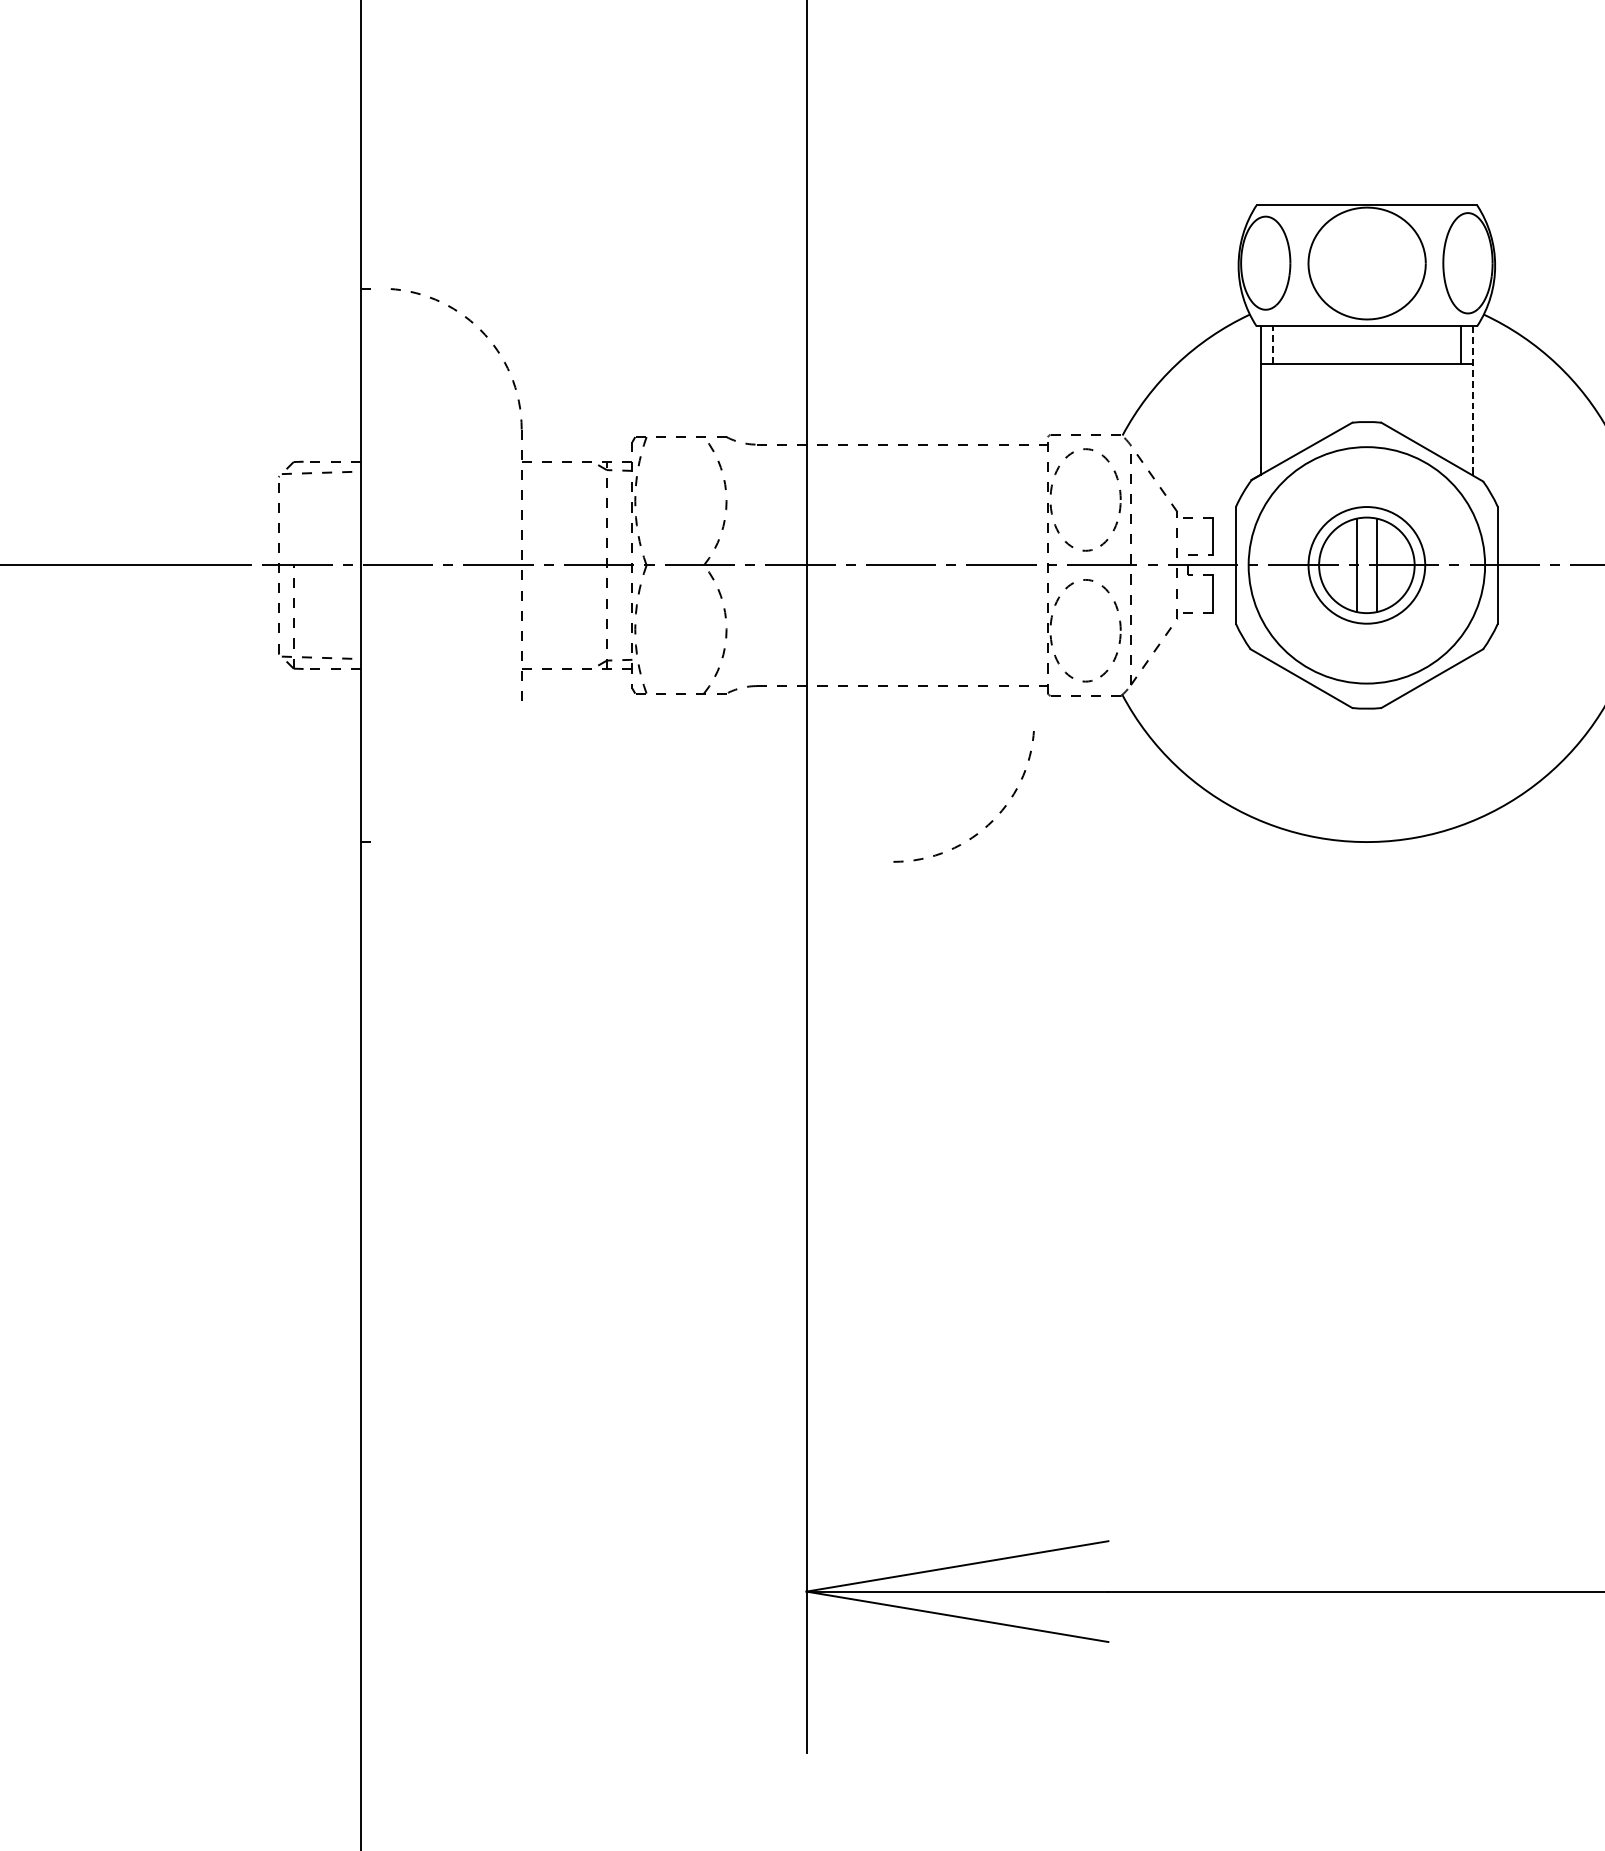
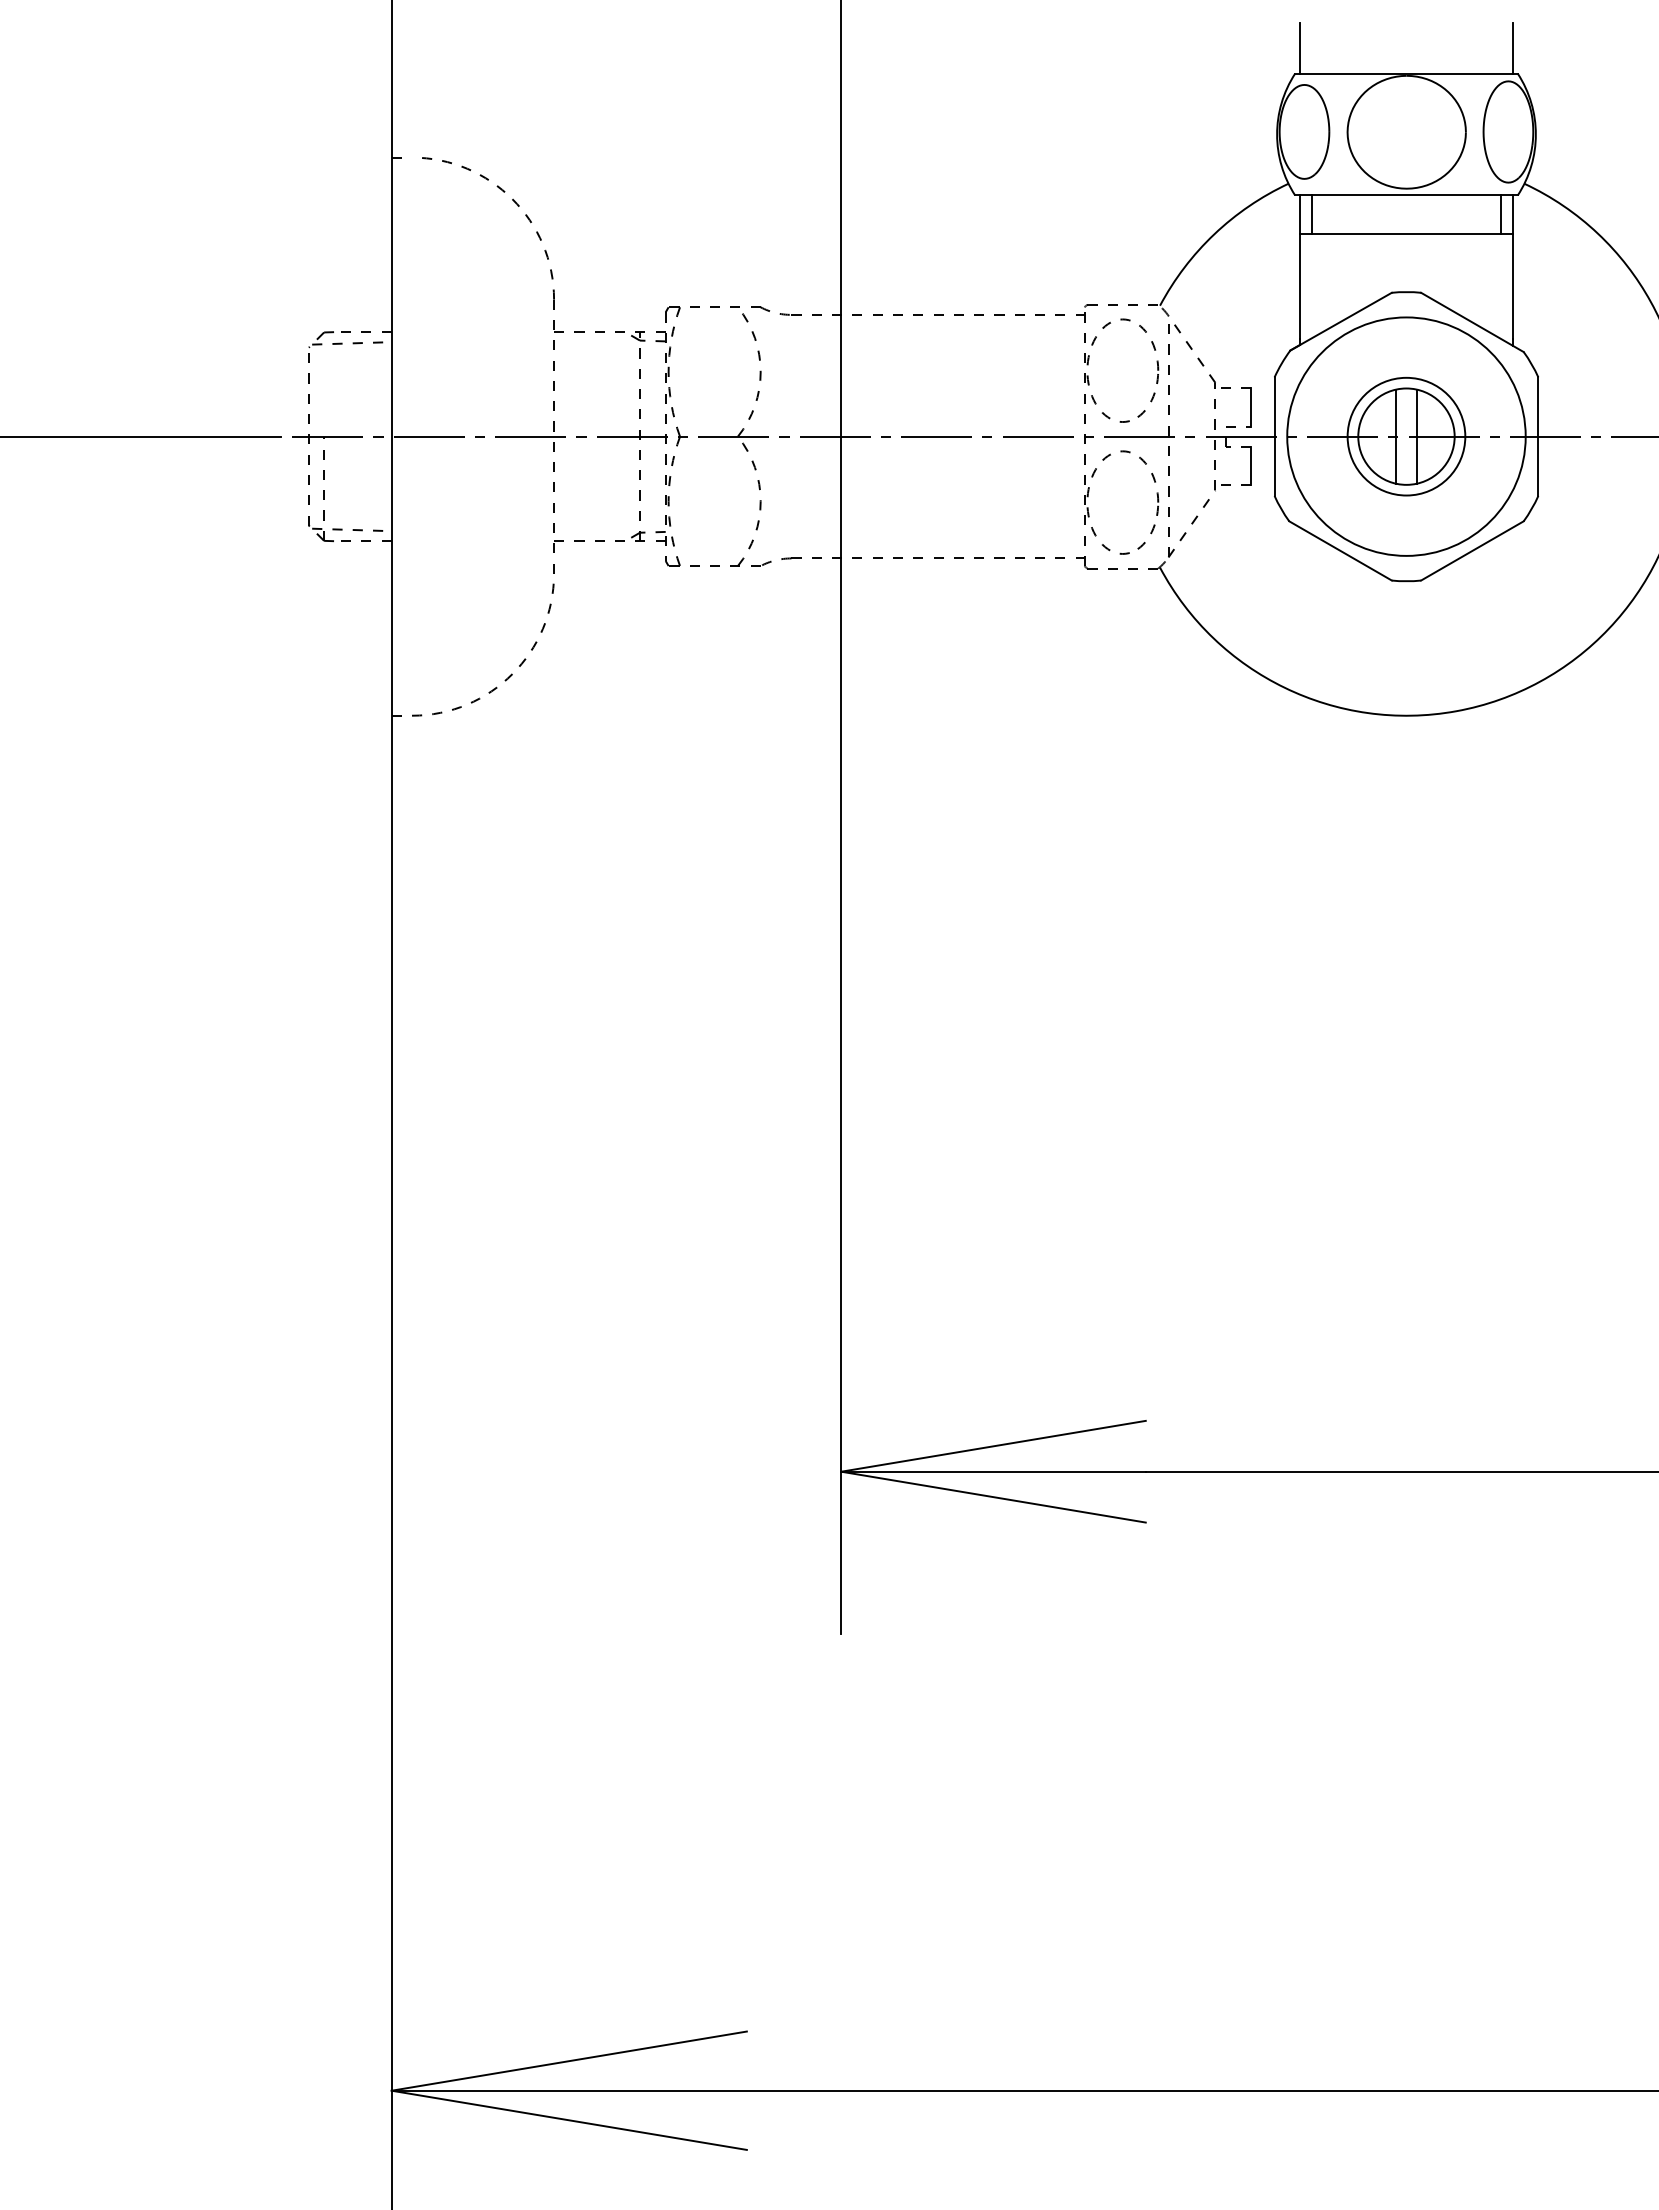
line: (1260, 179) -> (1299, 47), added
line: (1472, 179) -> (1513, 47), added
line: (1272, 345) -> (1311, 214), dashed -> solid
line: (1472, 397) -> (1513, 267), dashed -> solid
arc: (990, 821) -> (509, 675), moved

